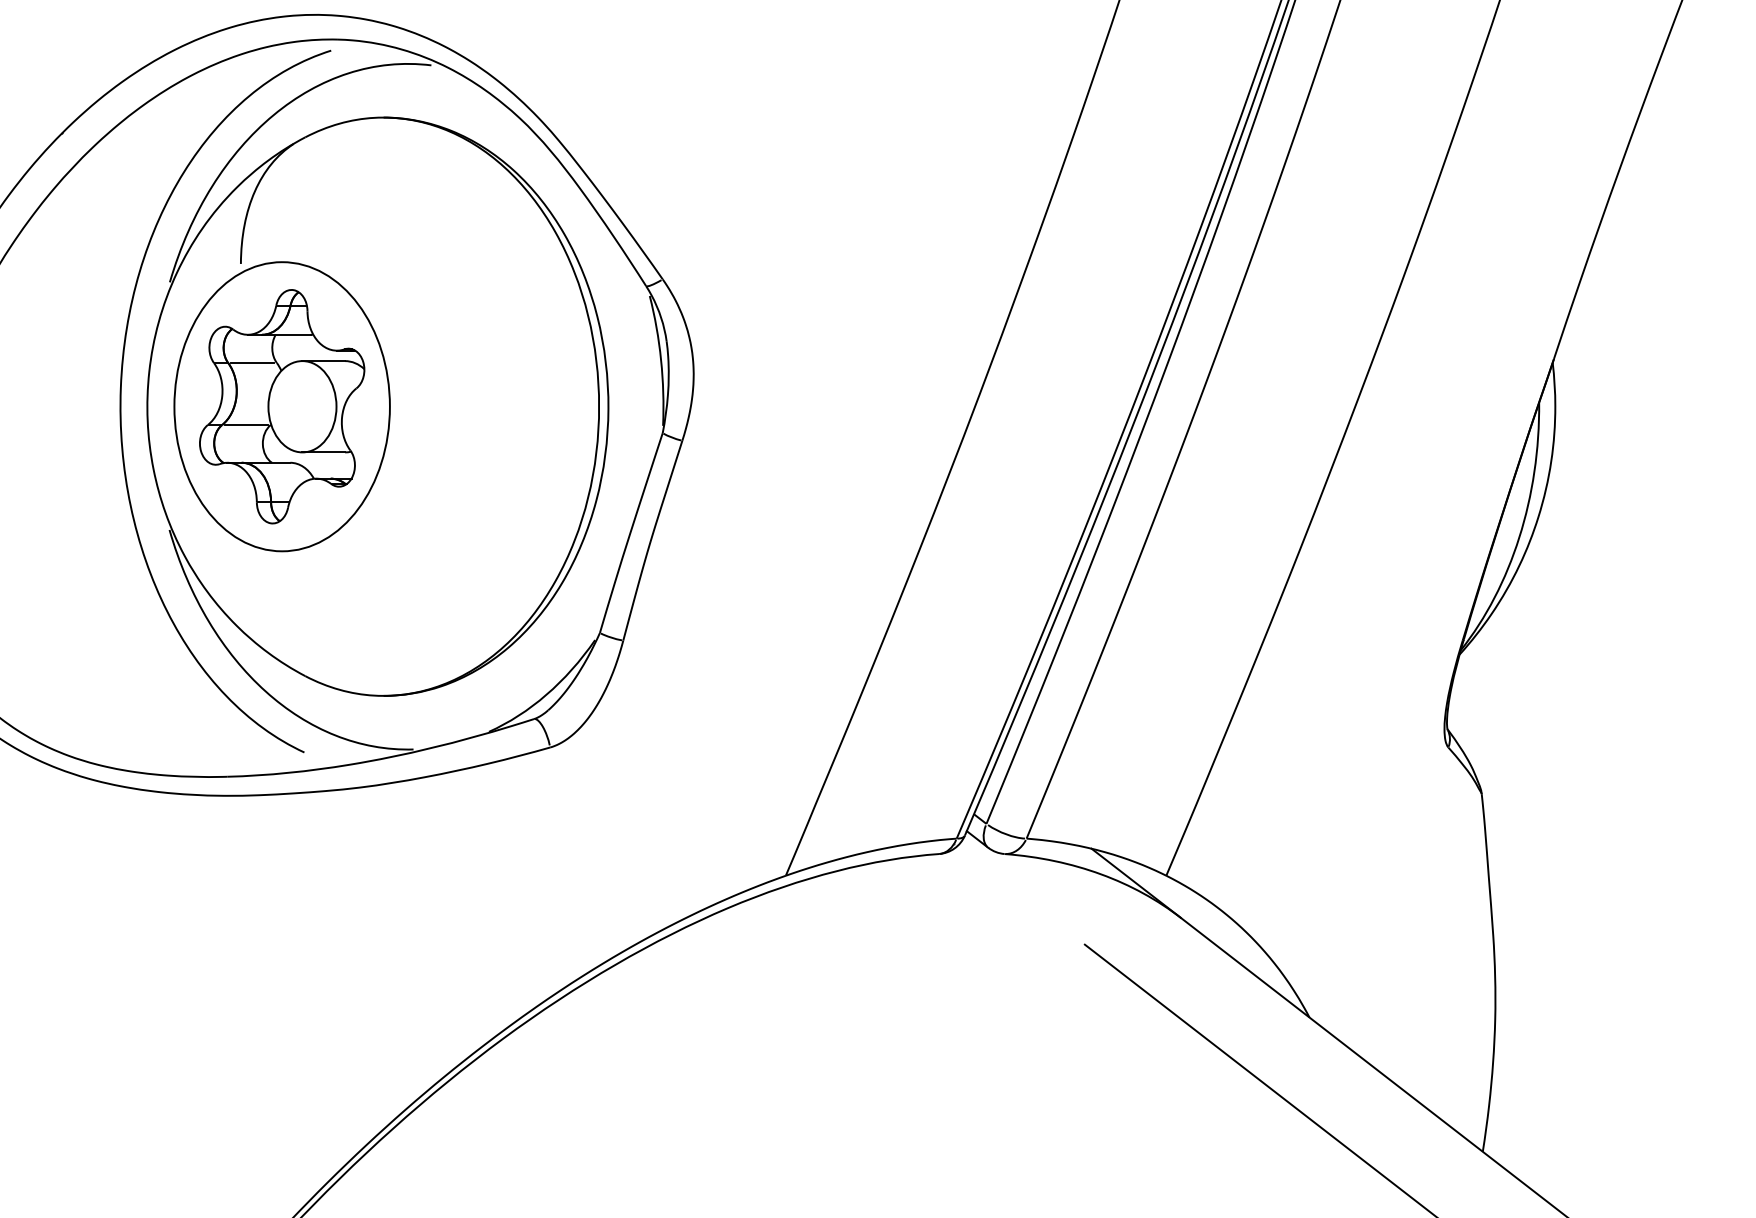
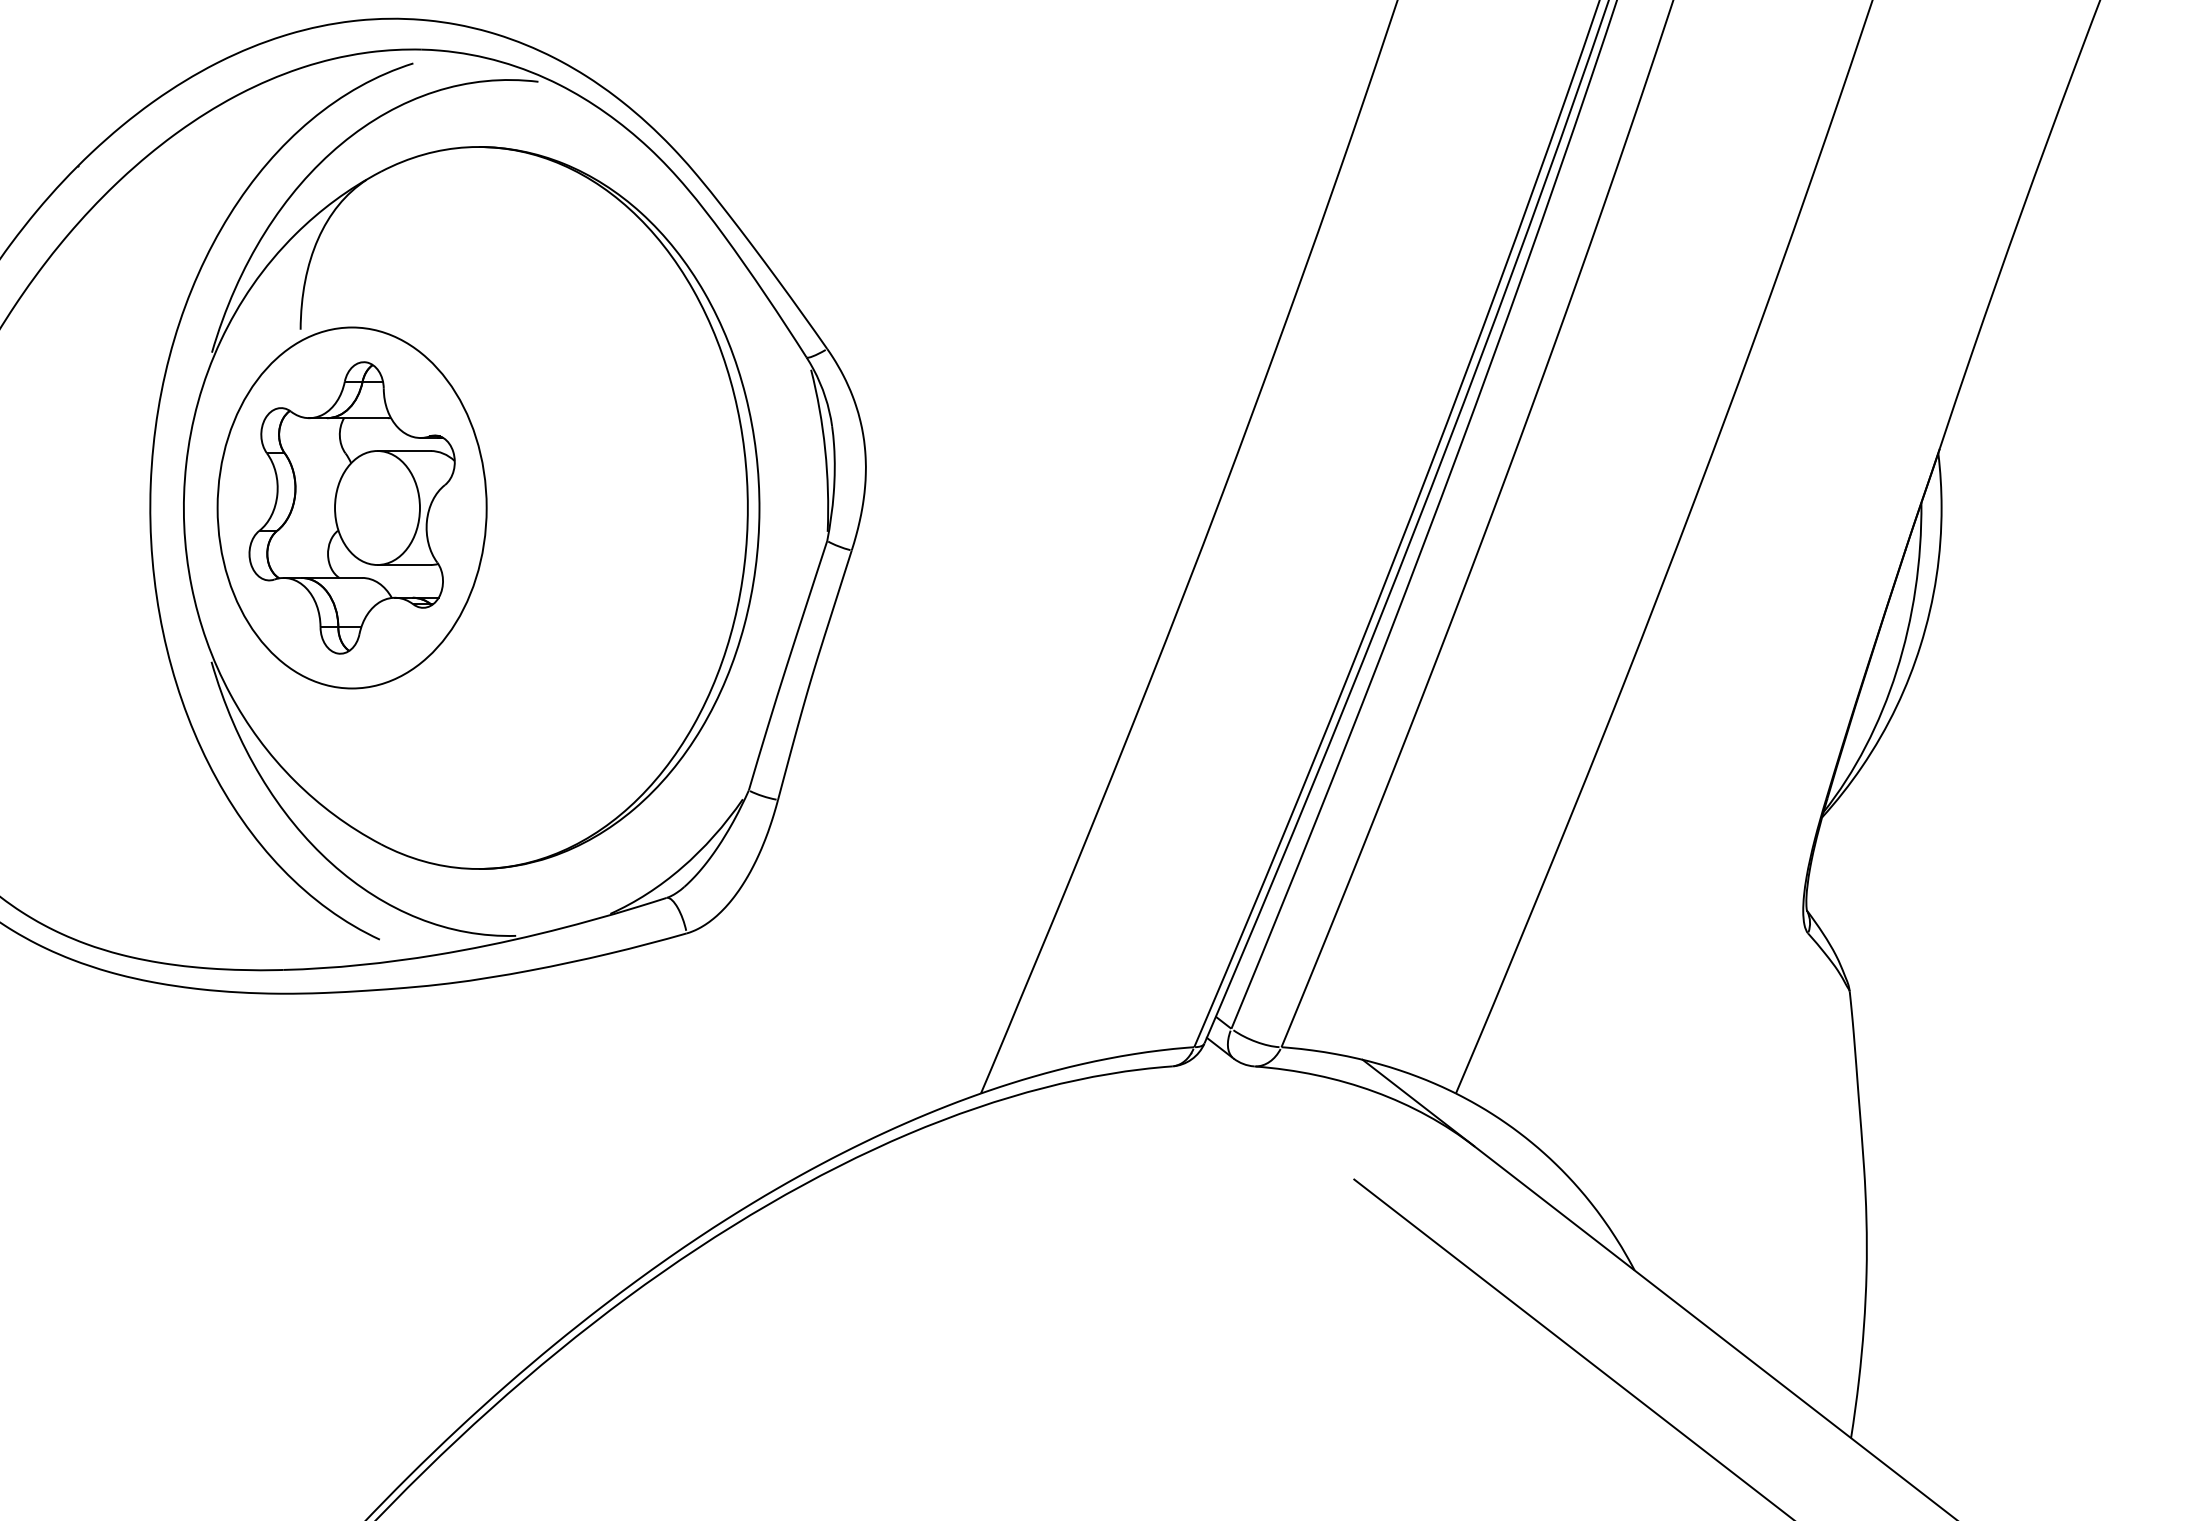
line: (252, 363) -> (314, 453), removed
line: (246, 424) -> (307, 530), removed

